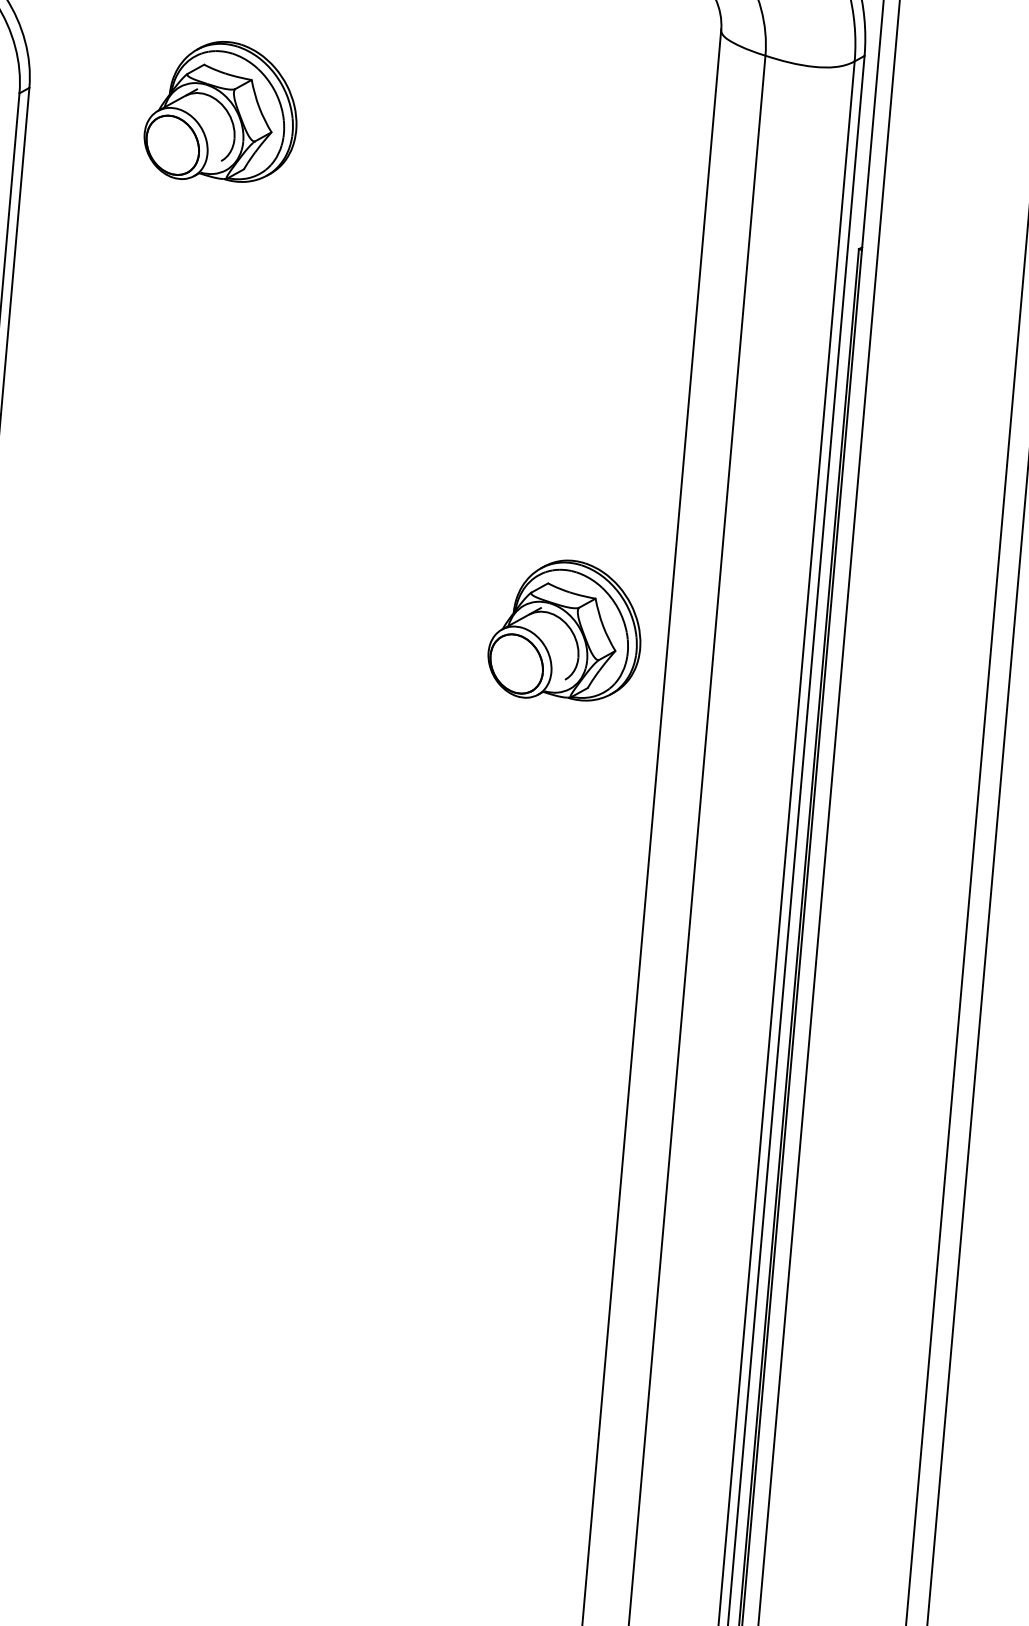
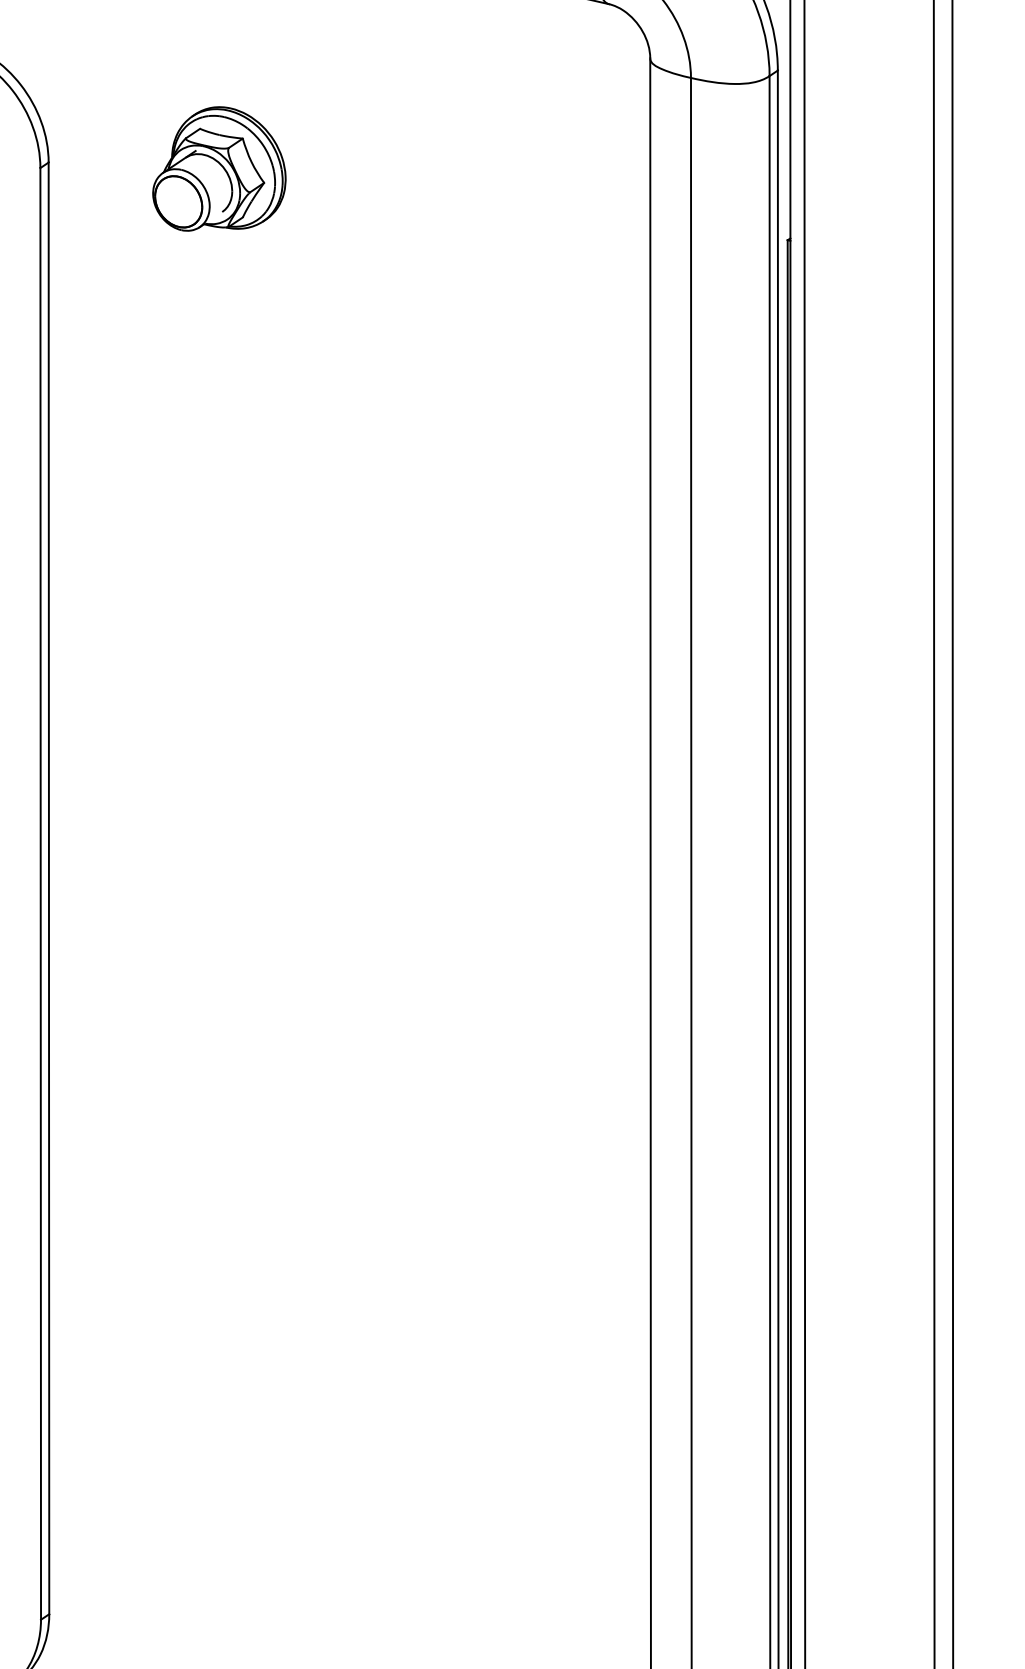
part: (566, 630) -> (560, 596), removed

